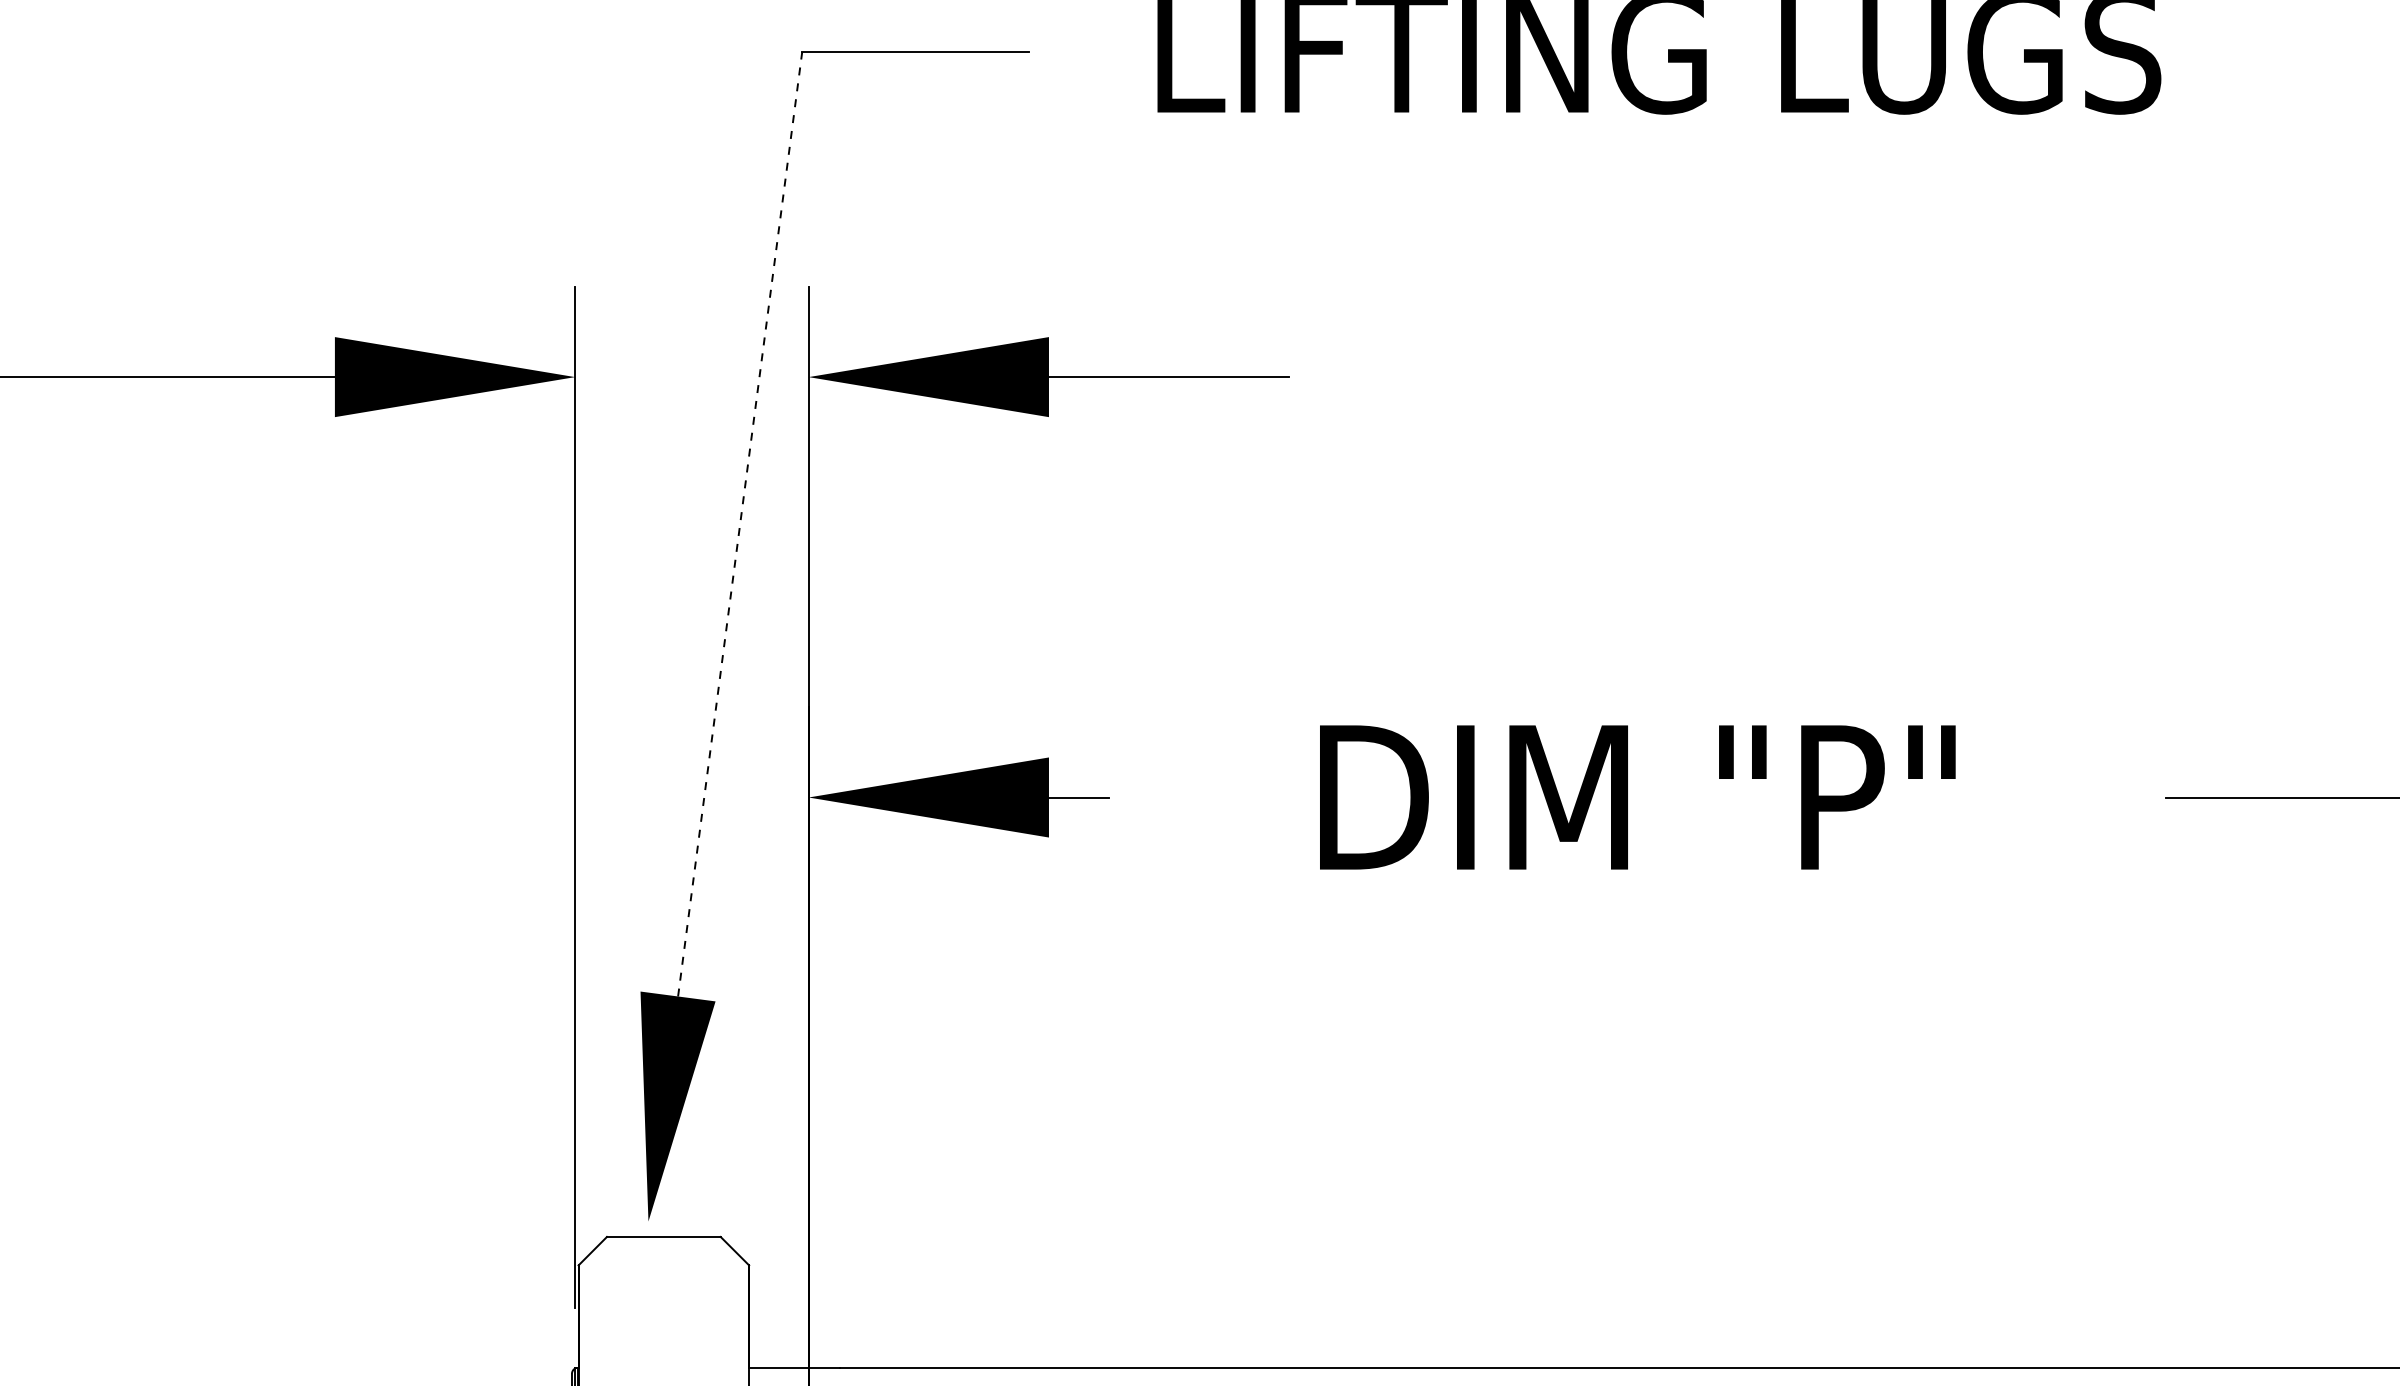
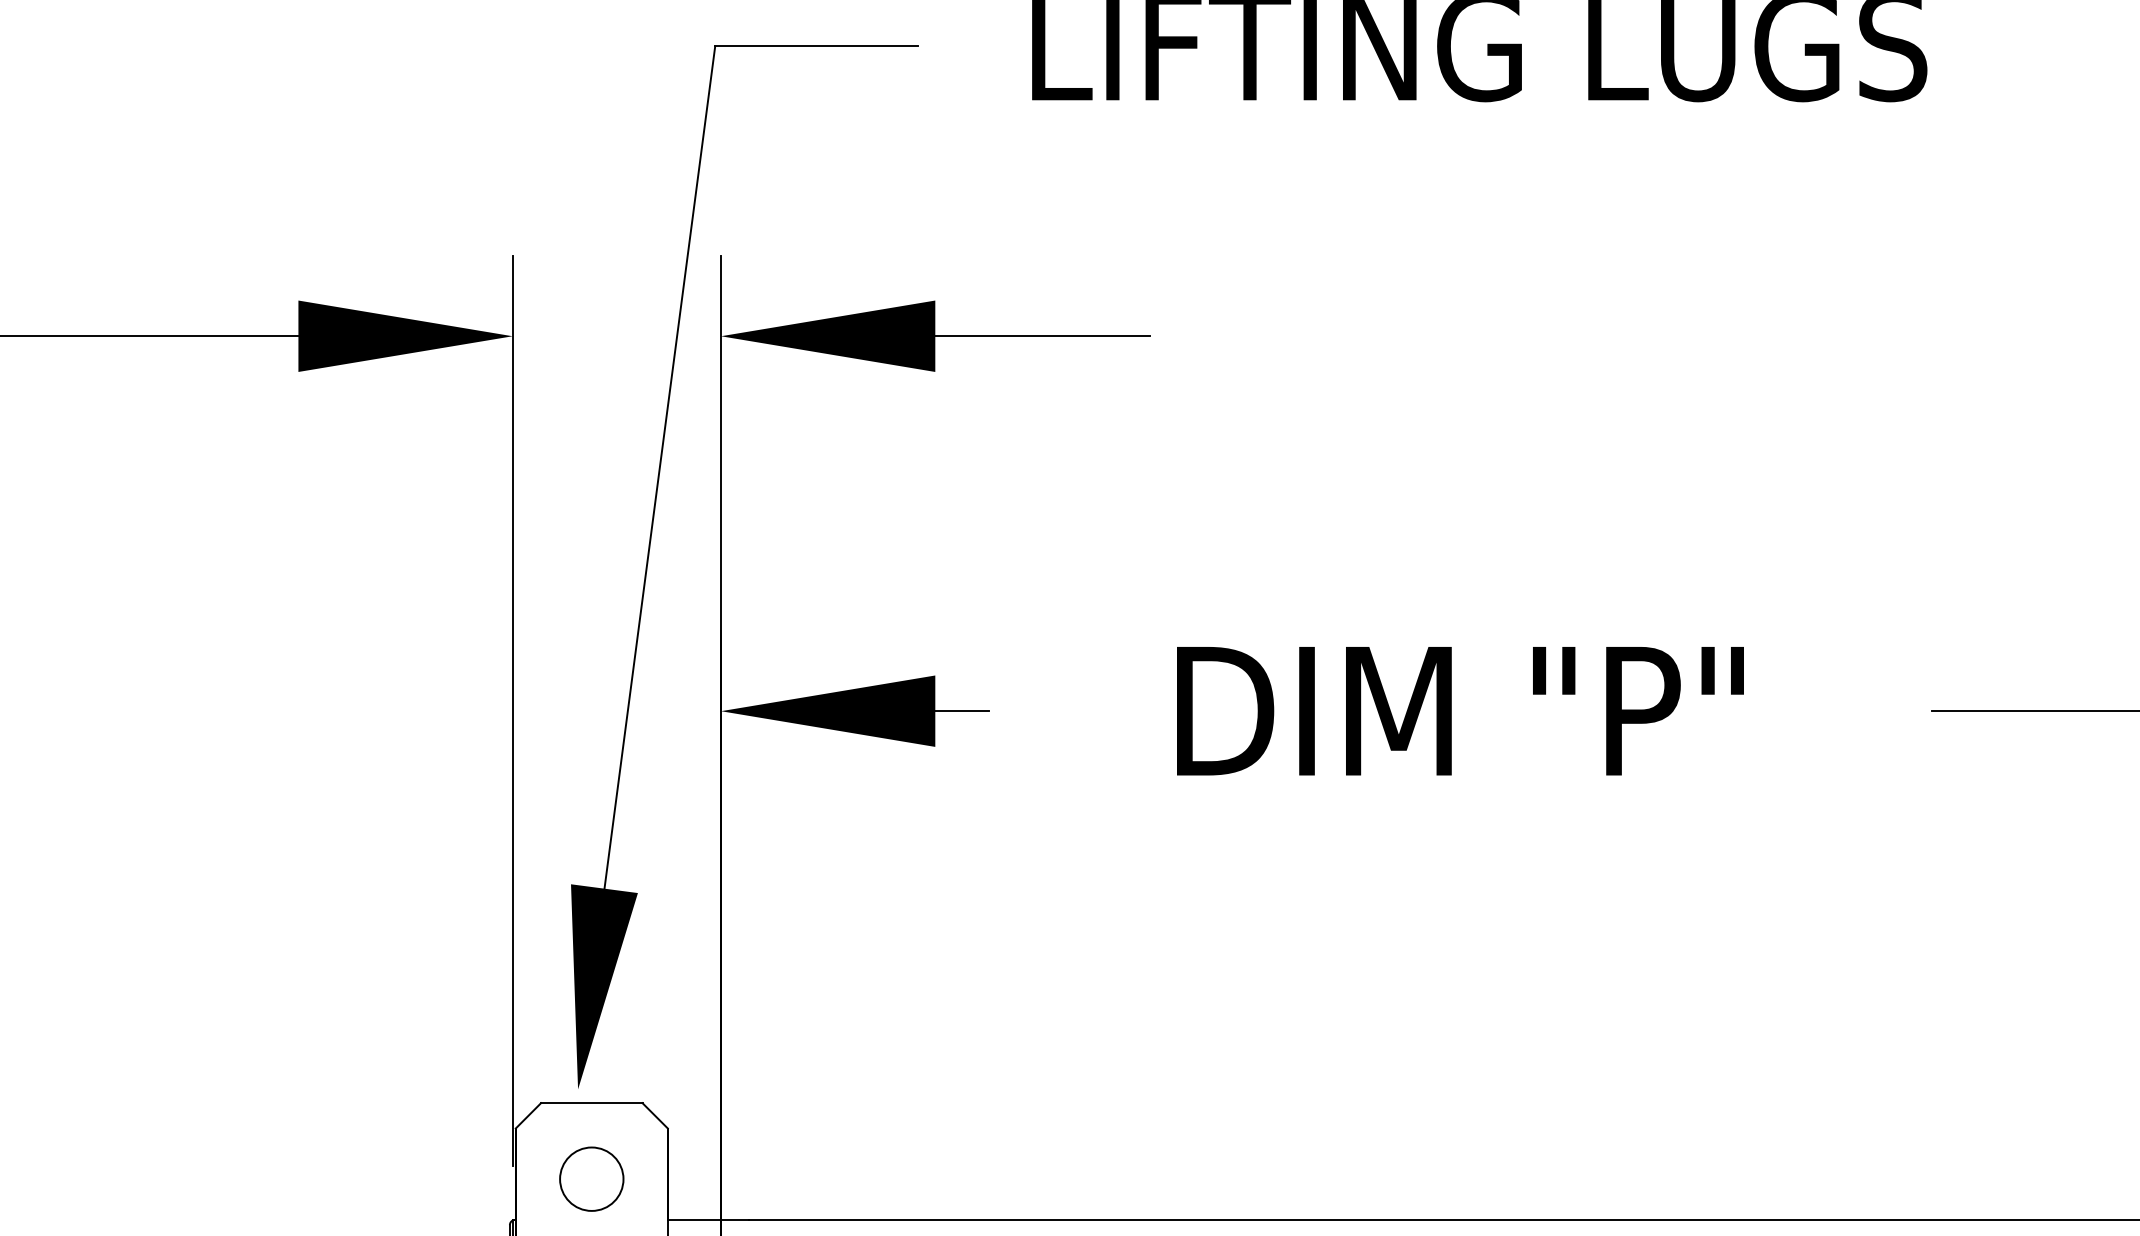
line: (740, 523) -> (660, 466), dashed -> solid
circle: (663, 1321) -> (591, 1178), added

